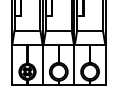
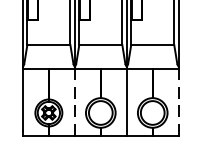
line: (43, 64) -> (75, 100), solid -> dashed
line: (105, 64) -> (178, 100), solid -> dashed

